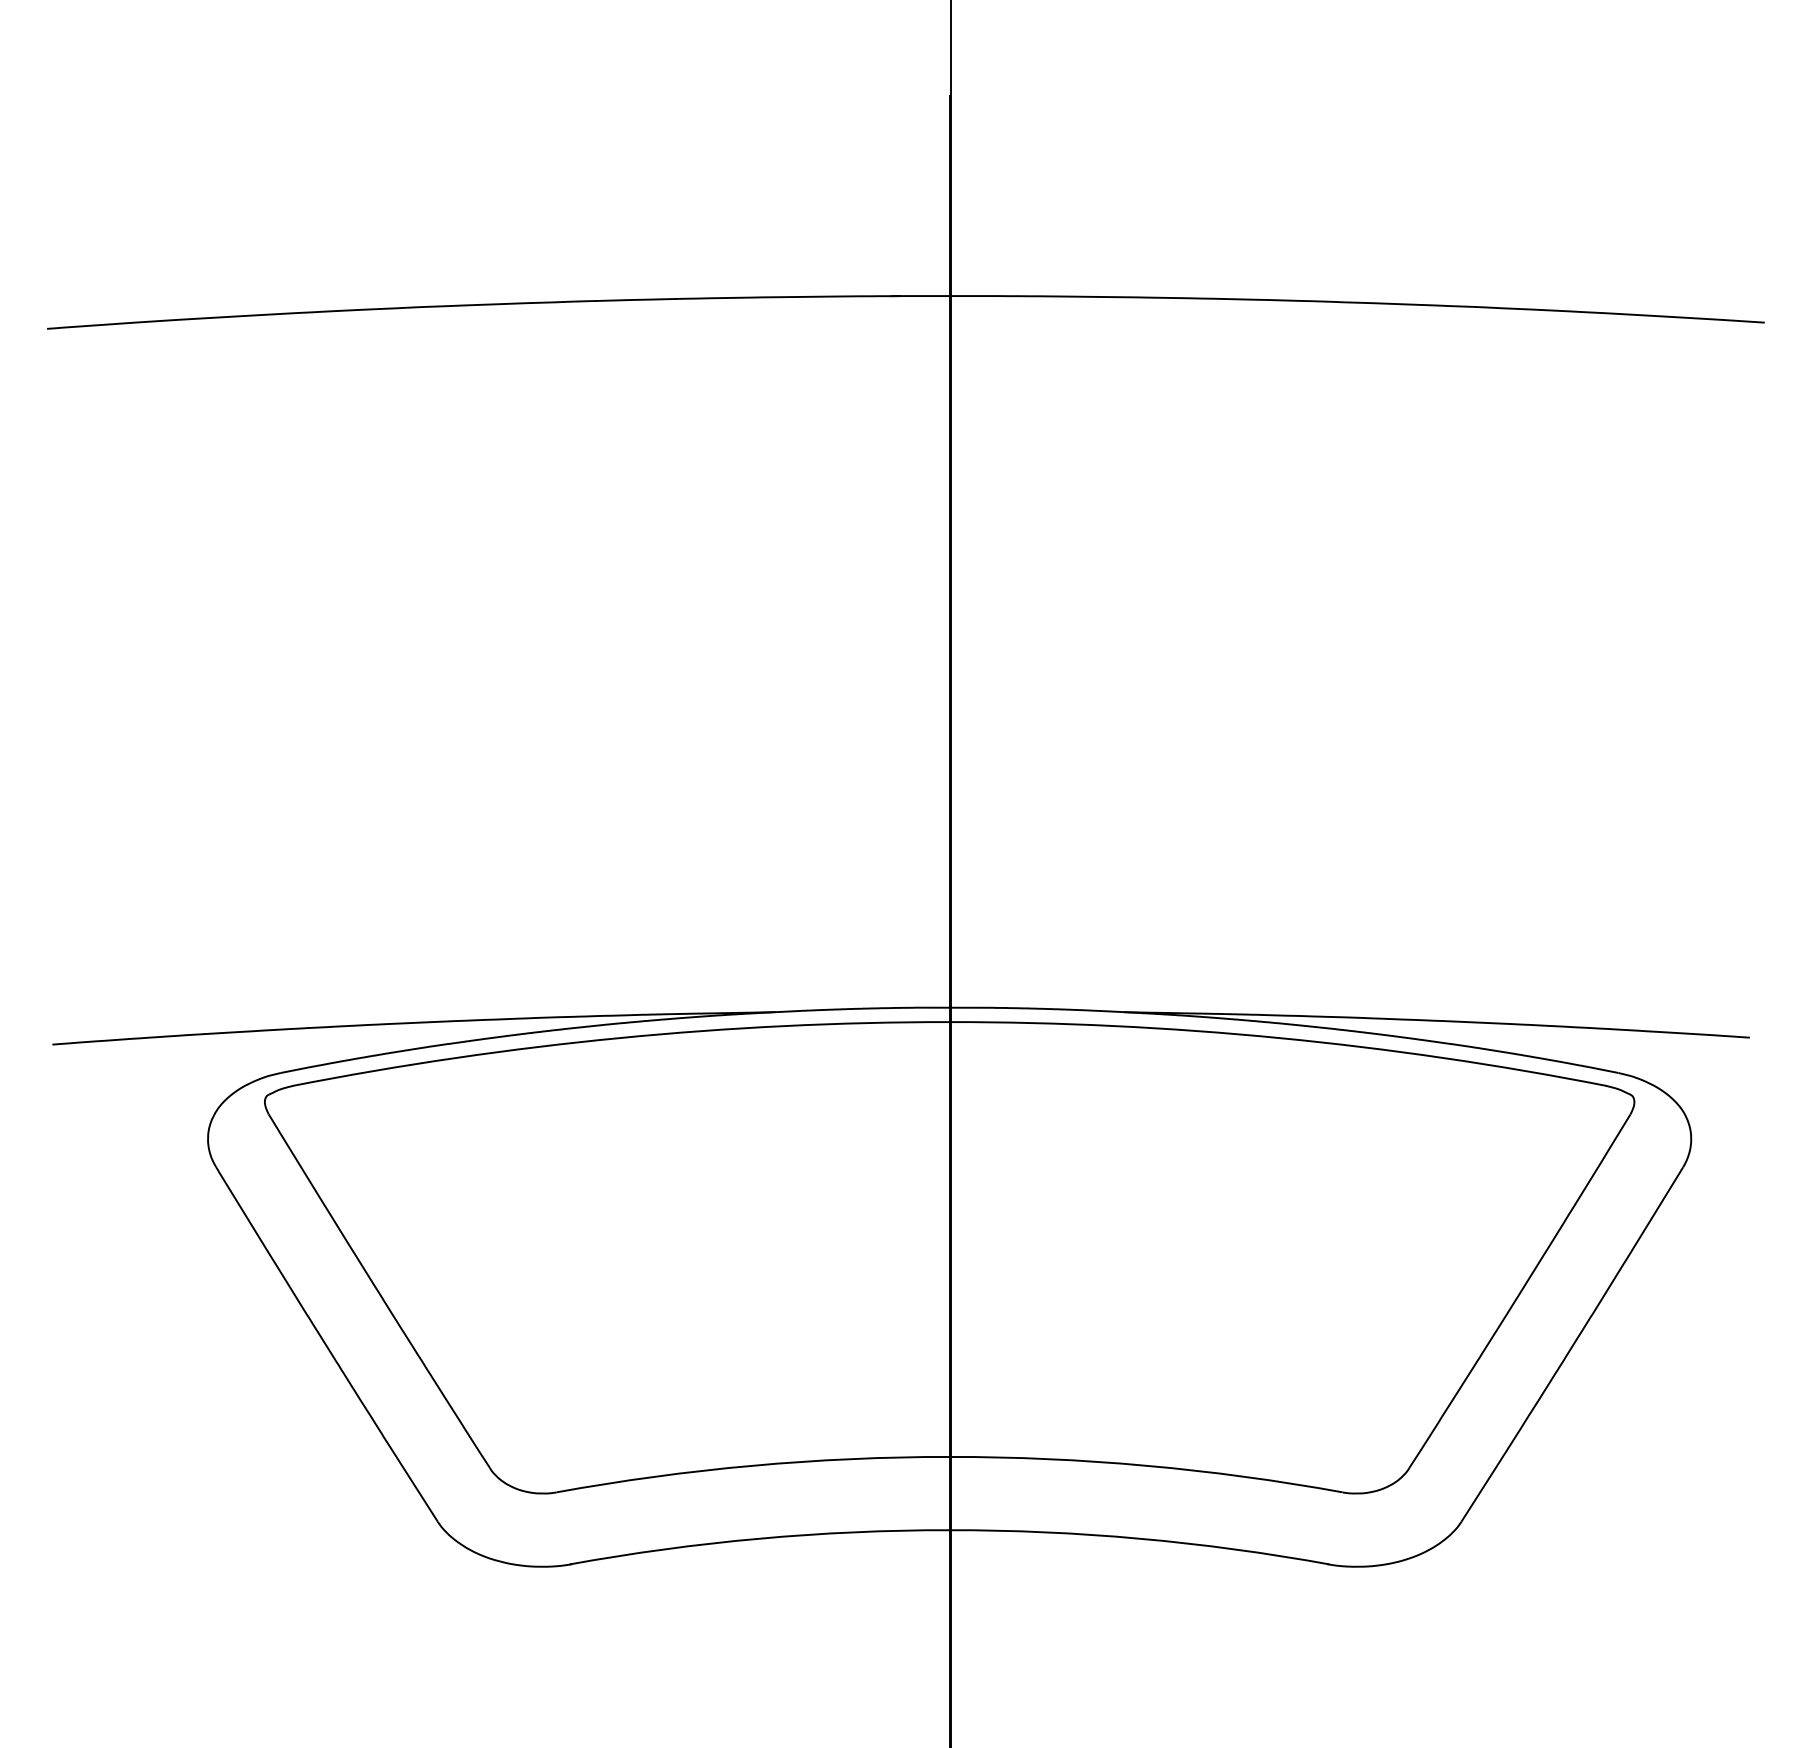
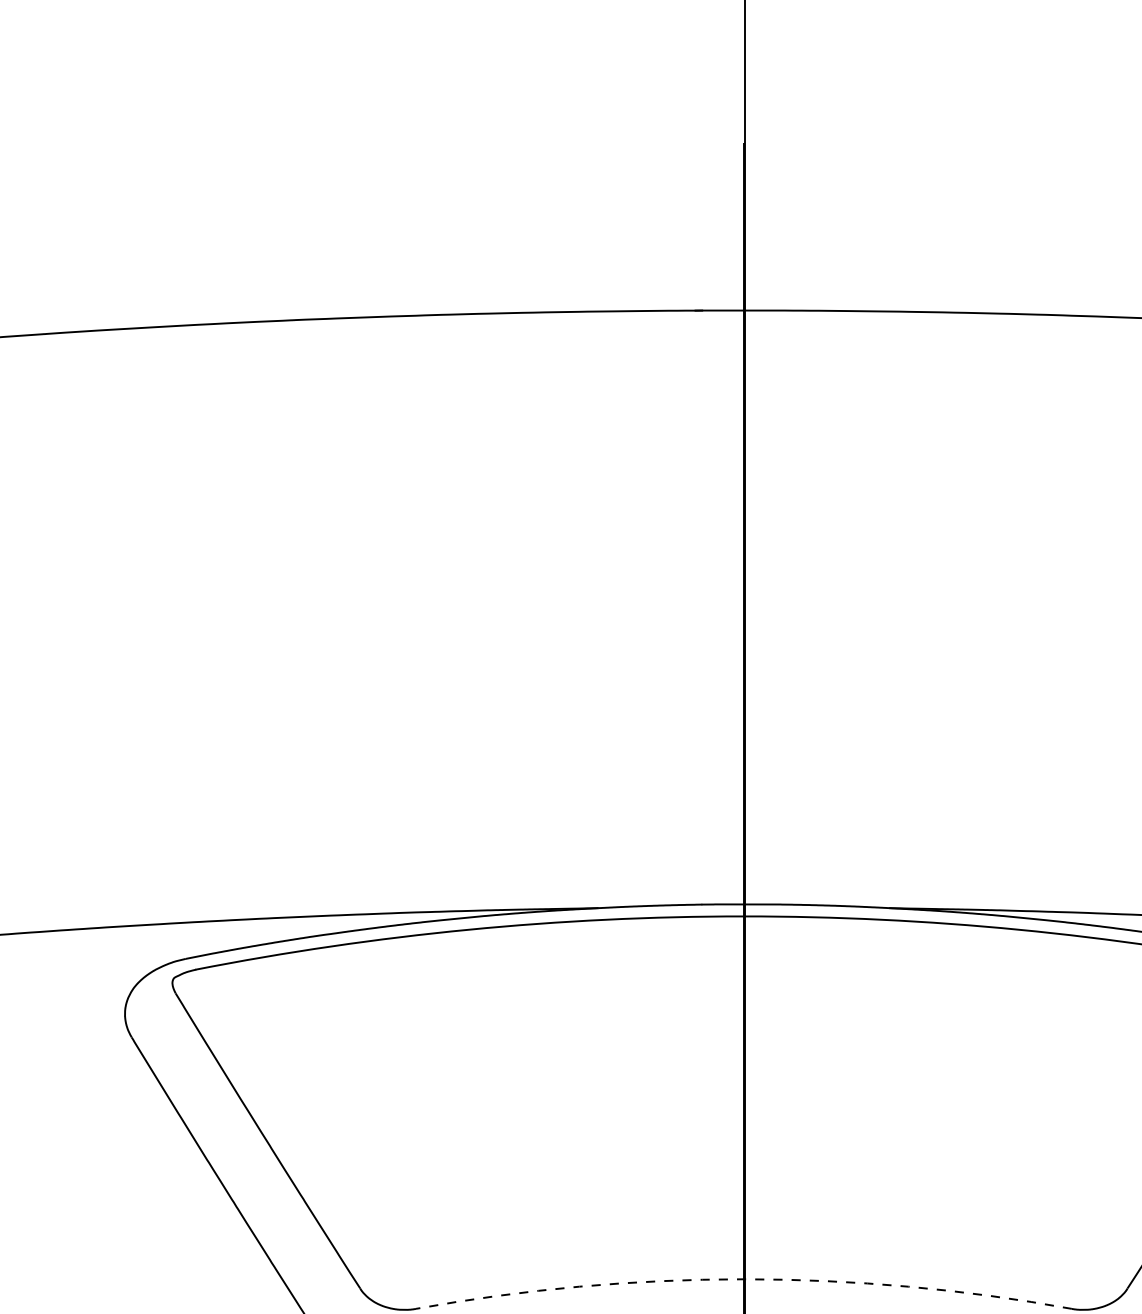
arc: (949, 1456) -> (743, 1278), solid -> dashed

